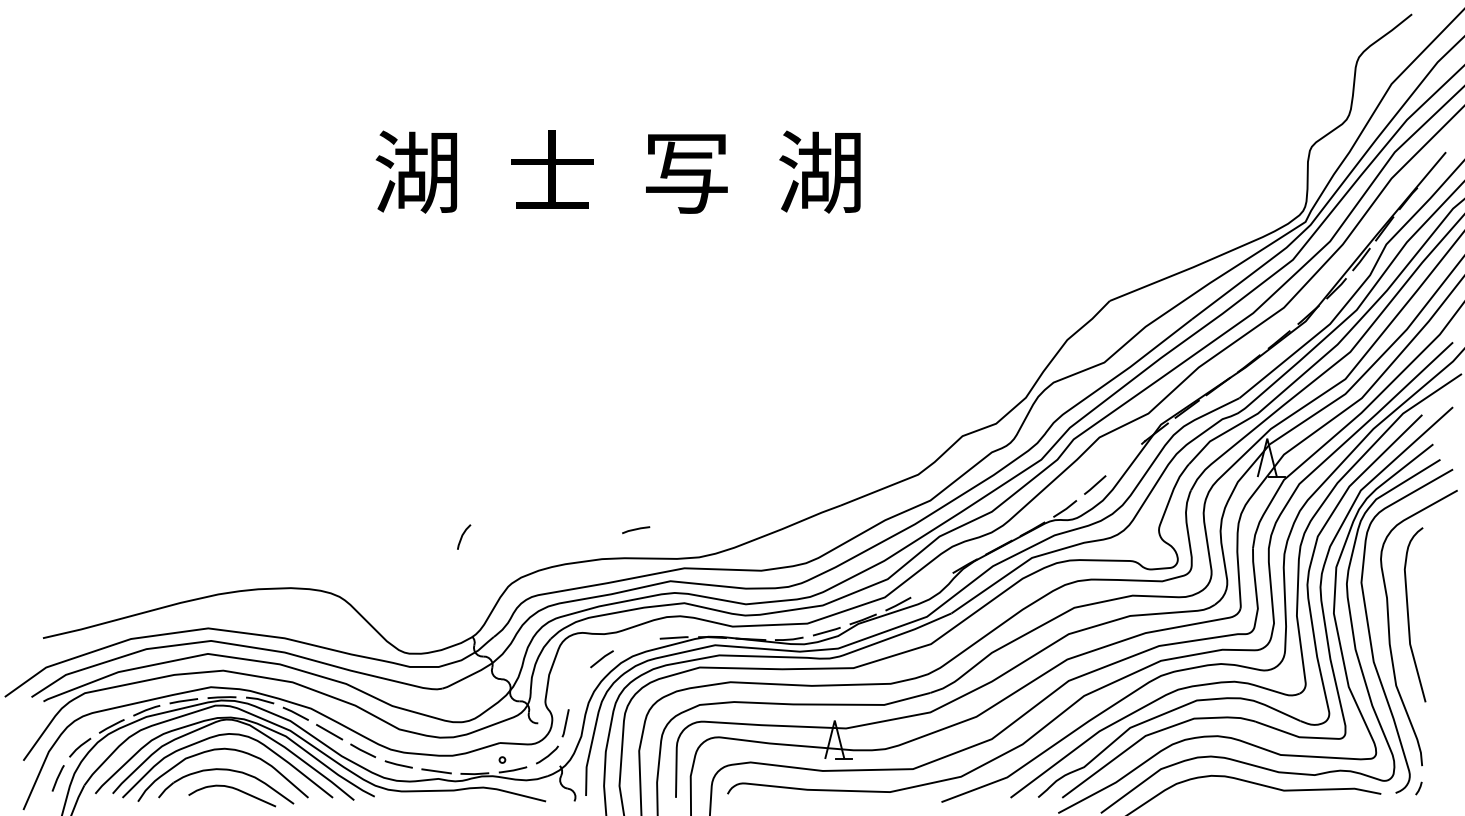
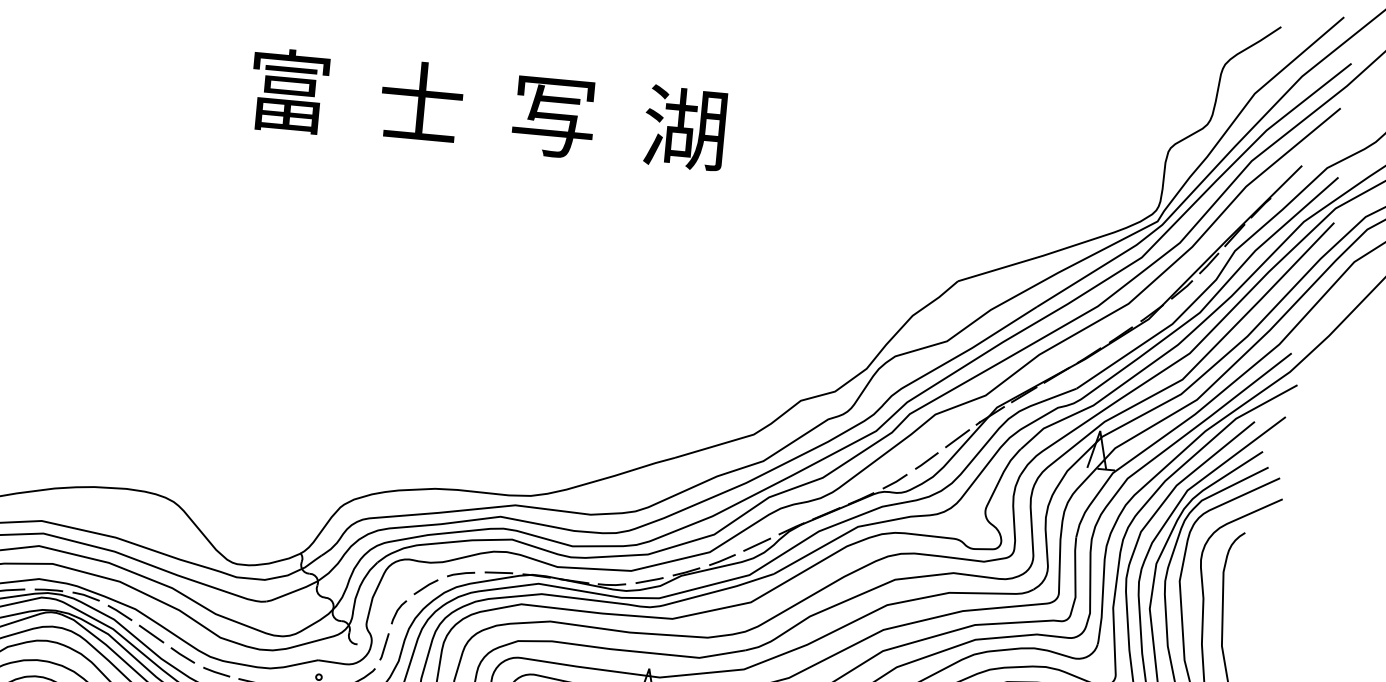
text: (416, 171) -> (288, 90), 湖 -> 富
line: (1123, 459) -> (956, 438), added
line: (636, 530) -> (461, 574), moved
line: (463, 535) -> (398, 610), moved
line: (931, 585) -> (756, 544), added

